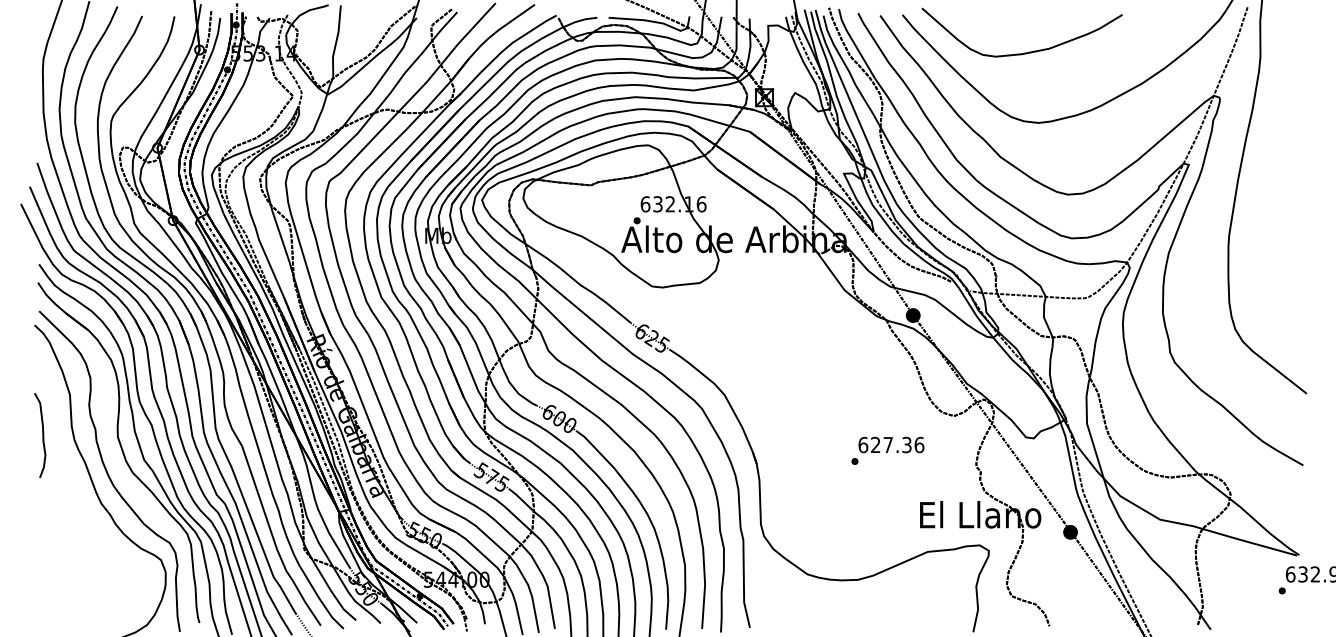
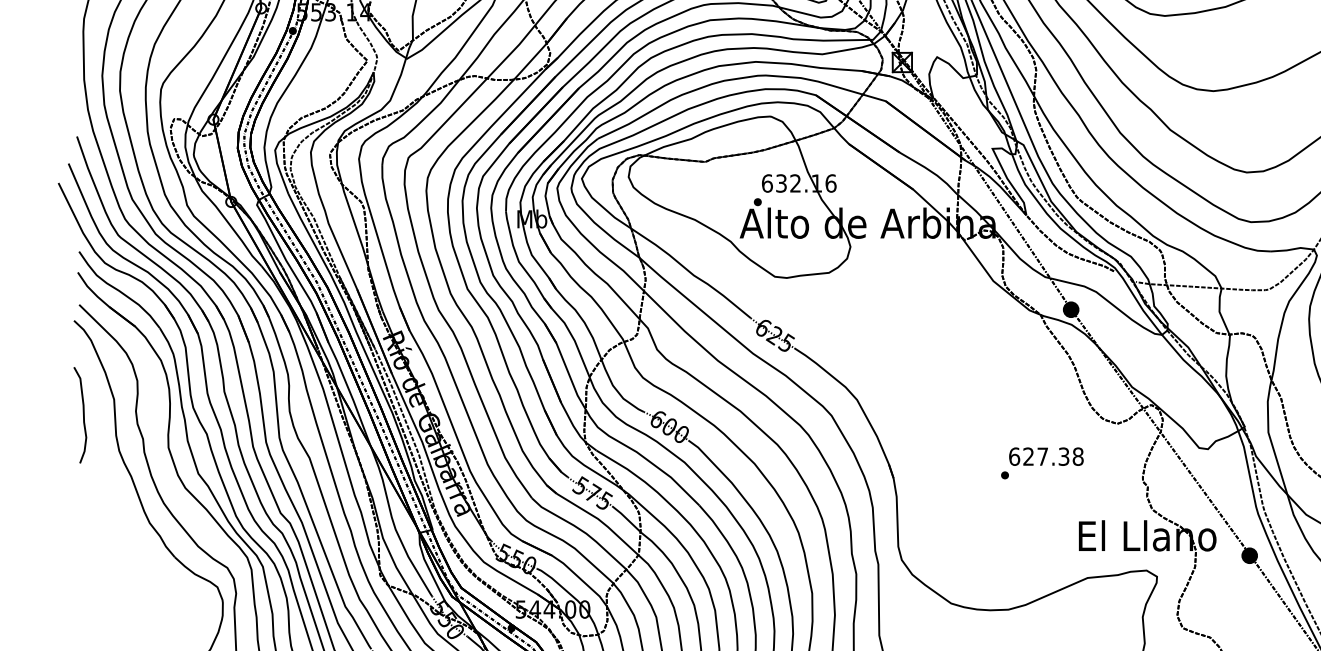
curve: (42, 435) -> (82, 415), moved
text: (919, 444) -> (1078, 456), 627.36 -> 627.38

